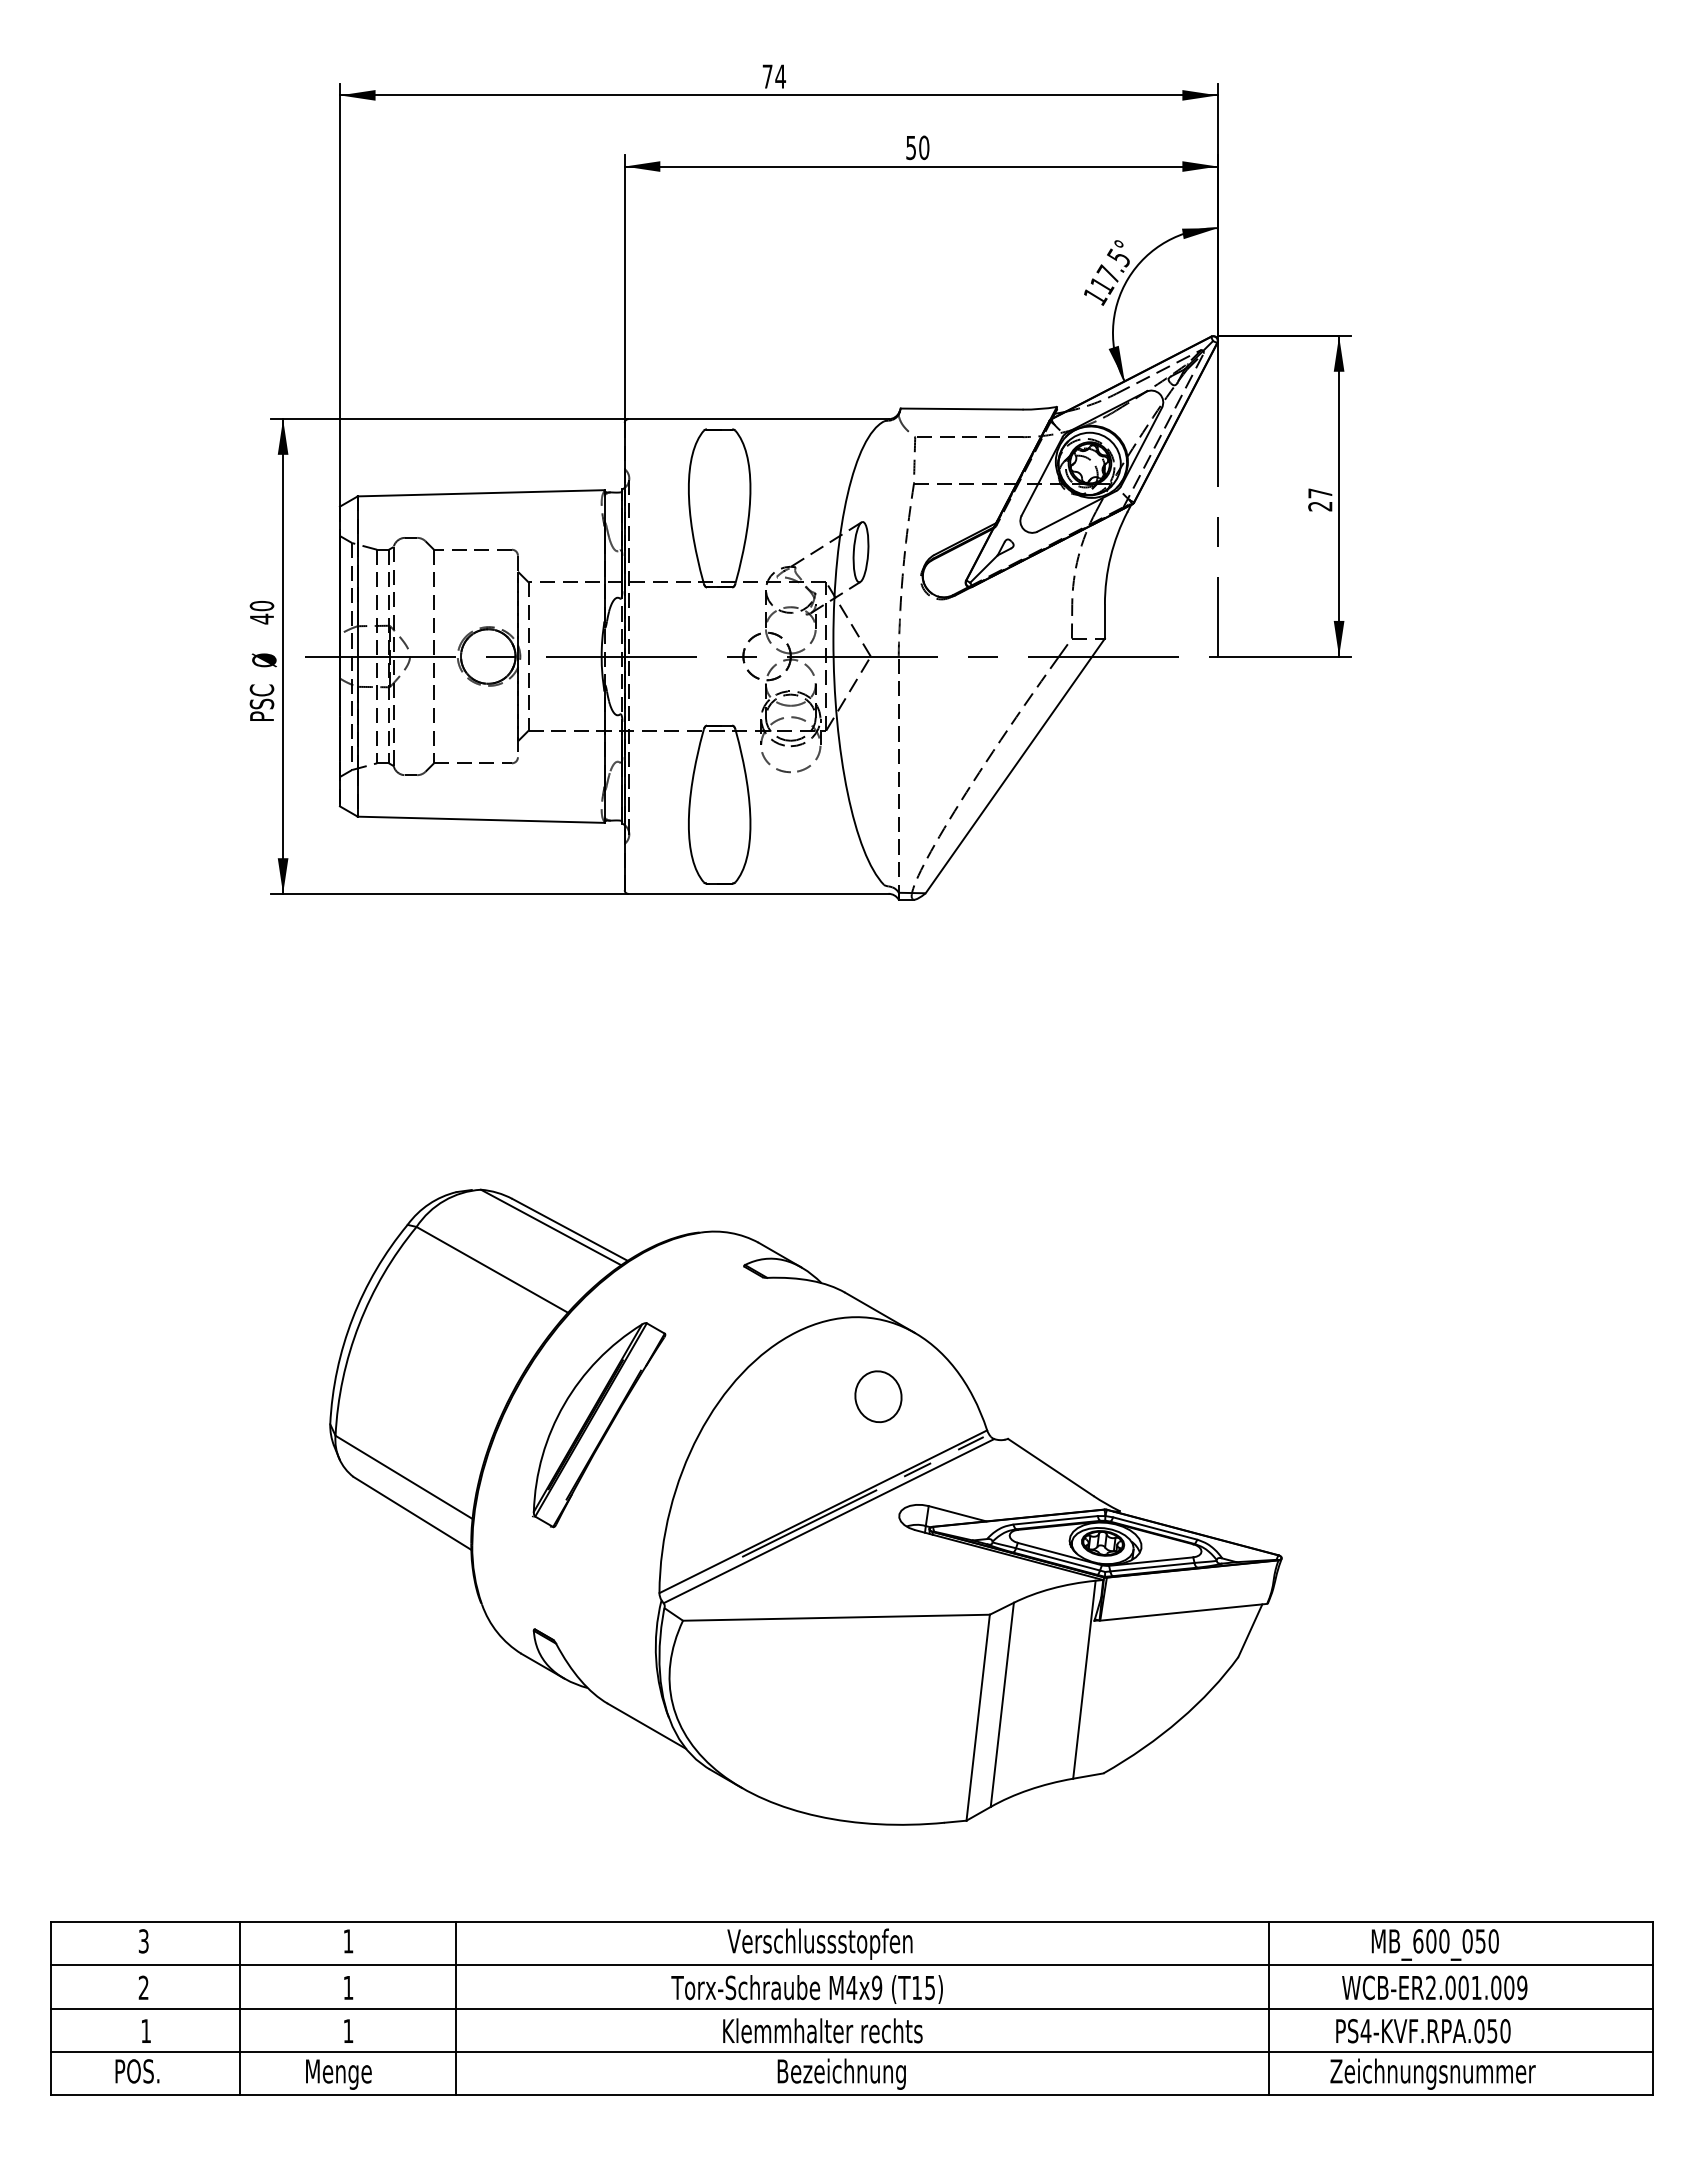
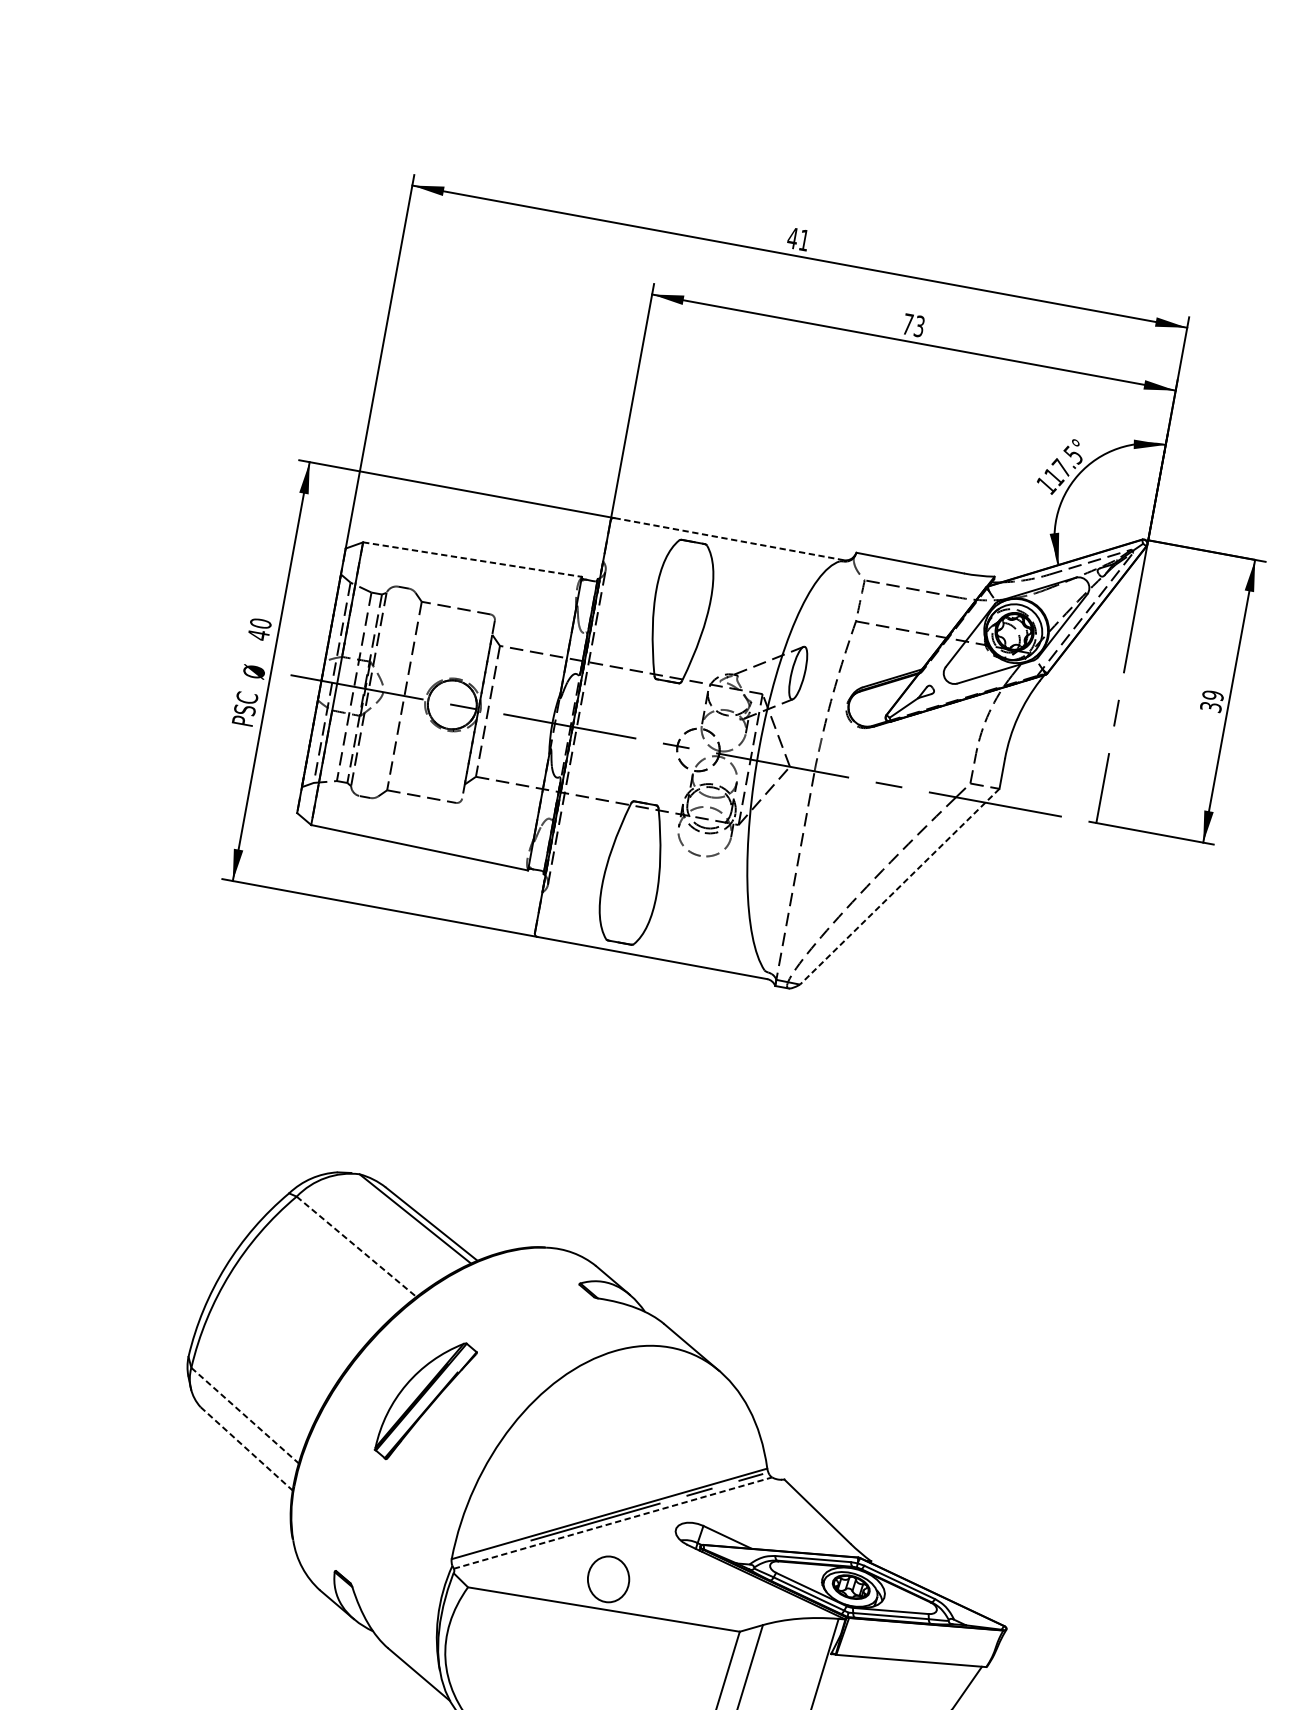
text: (774, 76) -> (798, 239), 74 -> 41
text: (917, 147) -> (913, 325), 50 -> 73
line: (757, 419) -> (728, 539), solid -> dashed
line: (481, 493) -> (472, 559), solid -> dashed
text: (1320, 499) -> (1212, 701), 27 -> 39
line: (1015, 765) -> (900, 886), solid -> dashed
line: (492, 1270) -> (356, 1247), solid -> dashed
part: (878, 1396) -> (608, 1579), moved
part: (599, 1425) -> (425, 1401), size x0.7
line: (404, 1477) -> (245, 1415), solid -> dashed
line: (412, 1513) -> (246, 1448), solid -> dashed
line: (828, 1521) -> (612, 1523), solid -> dashed

